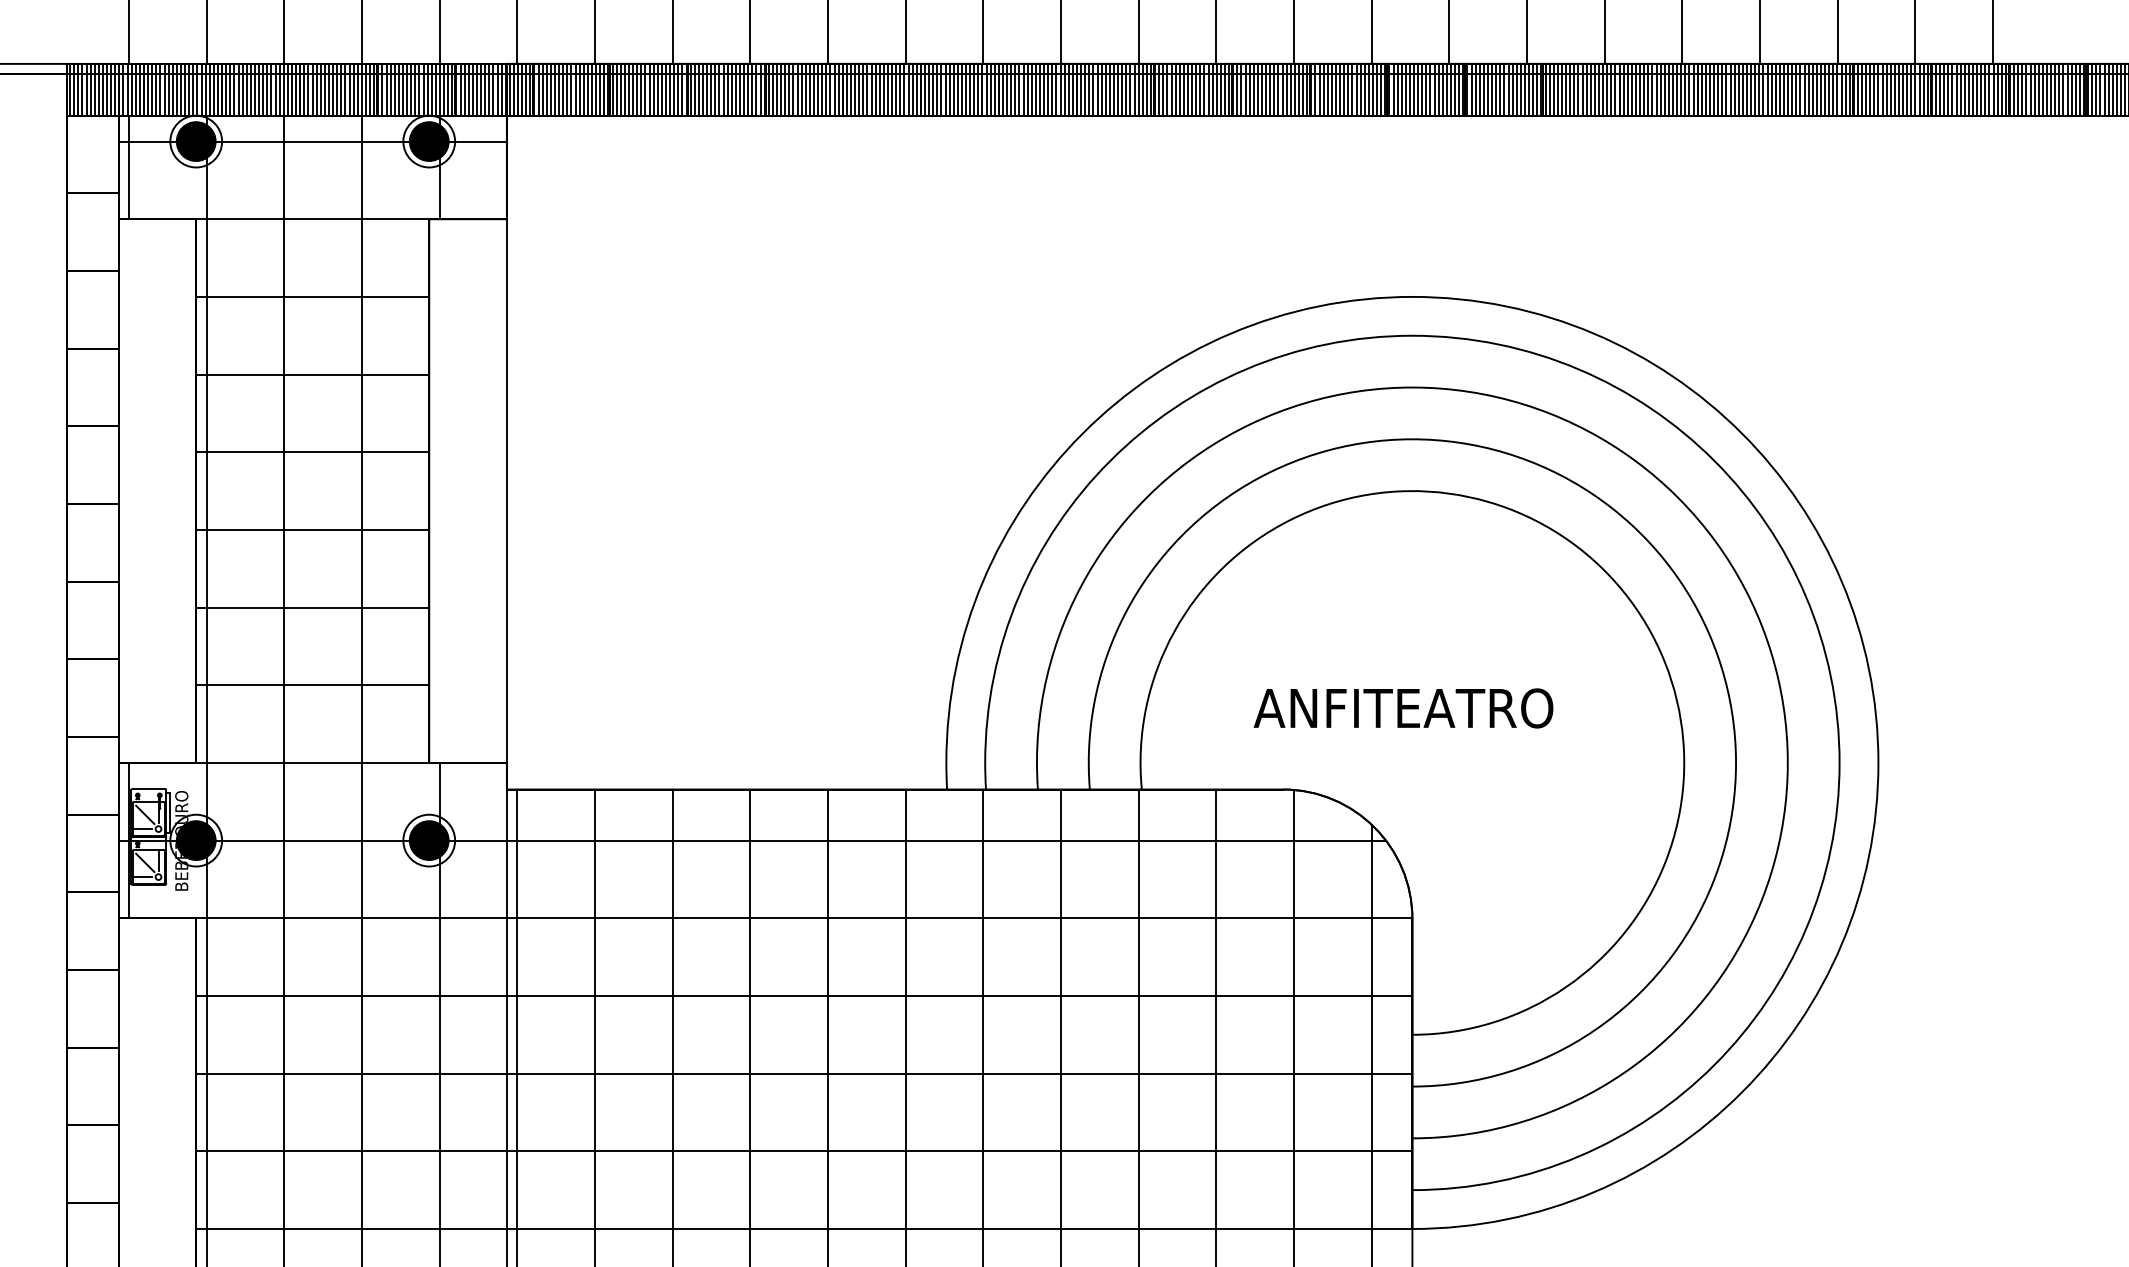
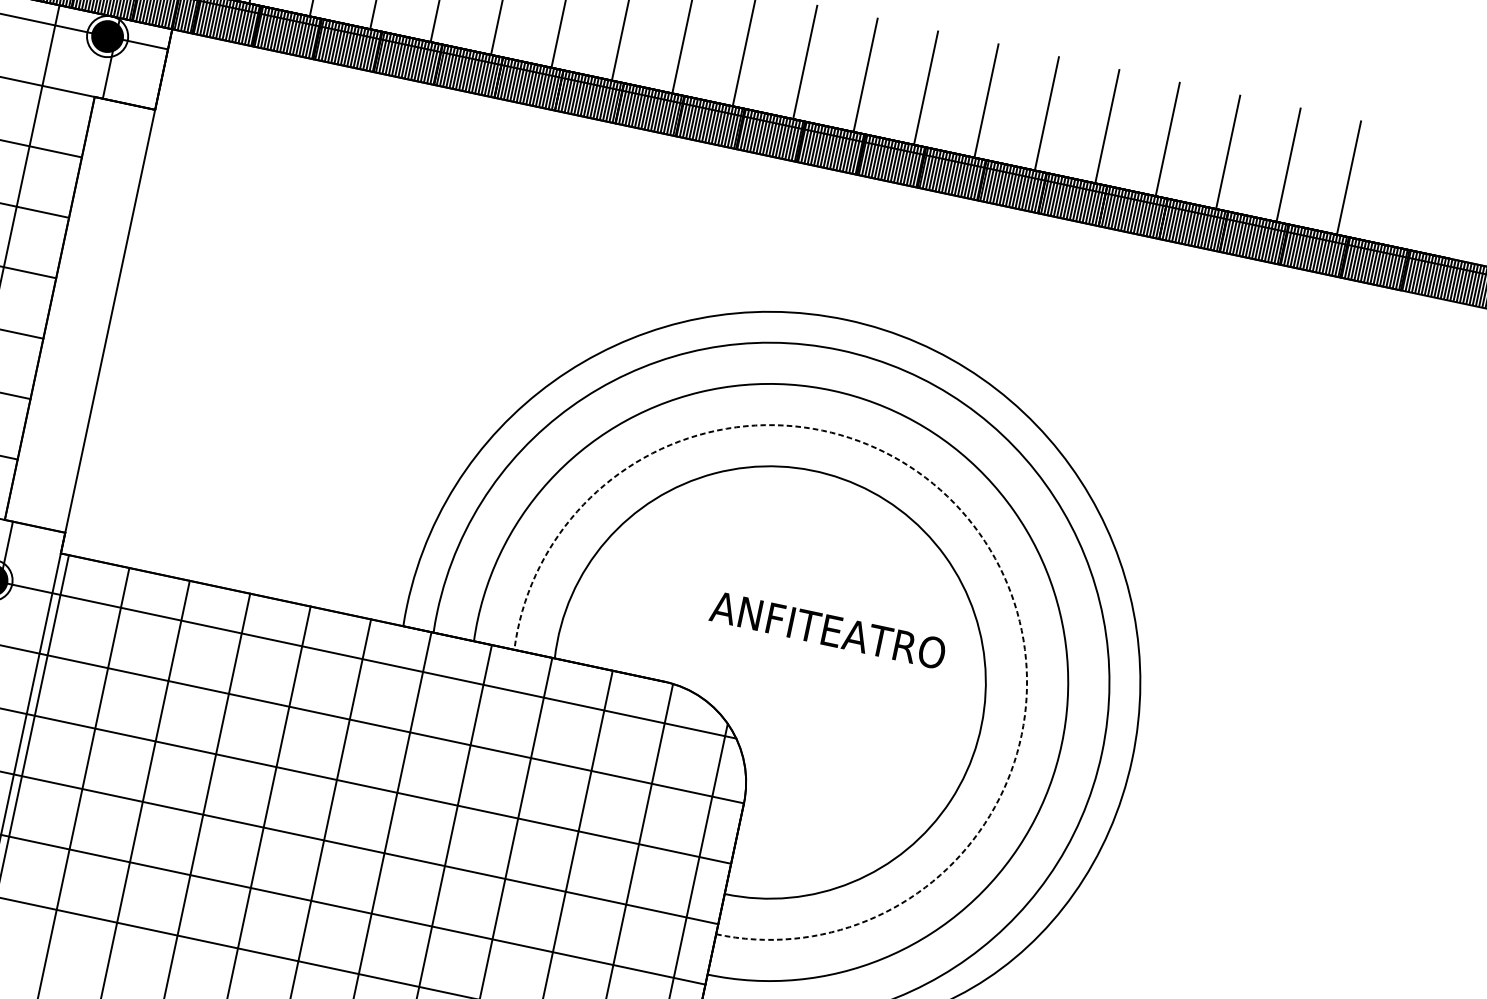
arc: (1631, 524) -> (979, 533), solid -> dashed
text: (1403, 708) -> (828, 630), moved

